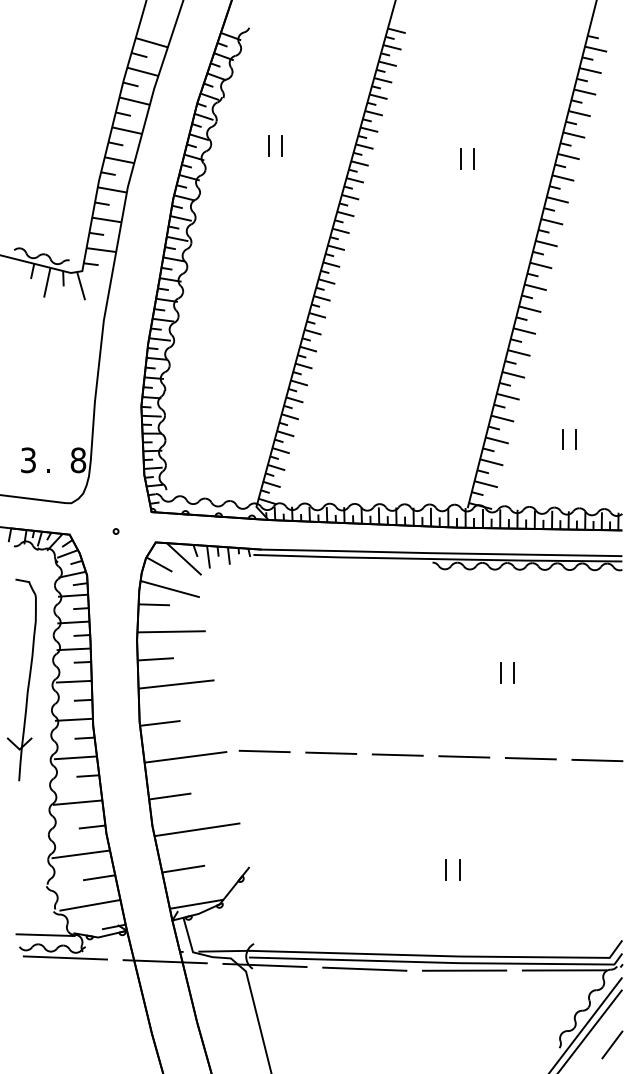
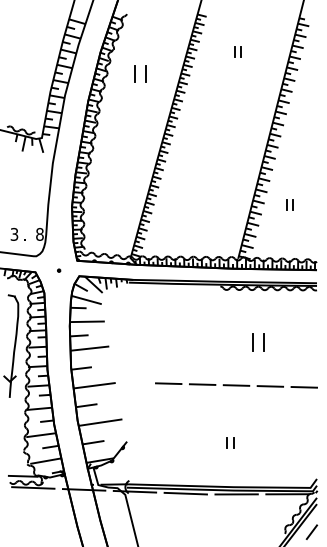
part: (275, 144) -> (140, 73), size x1.6
part: (466, 158) -> (237, 51), moved
part: (568, 438) -> (289, 204), moved
part: (507, 672) -> (258, 342), size x1.6
line: (264, 750) -> (134, 382), removed

